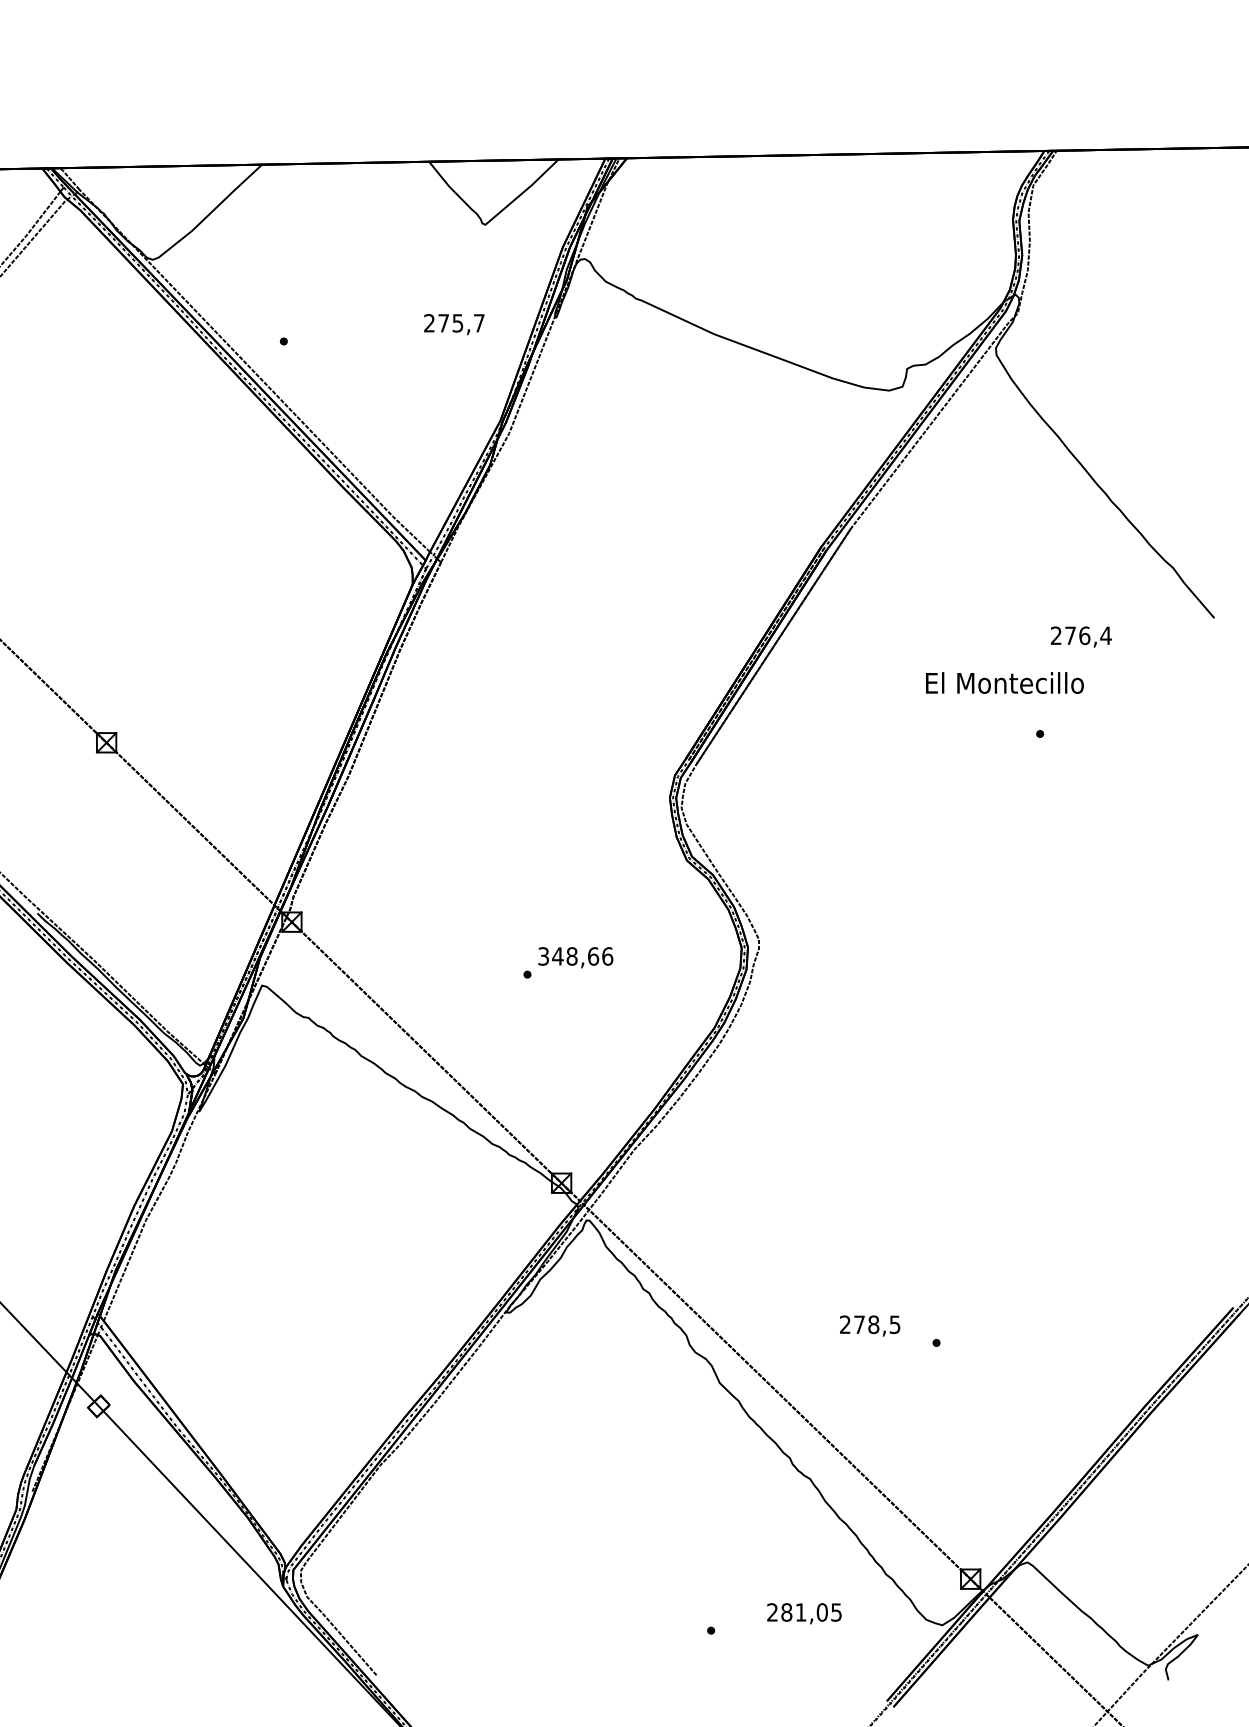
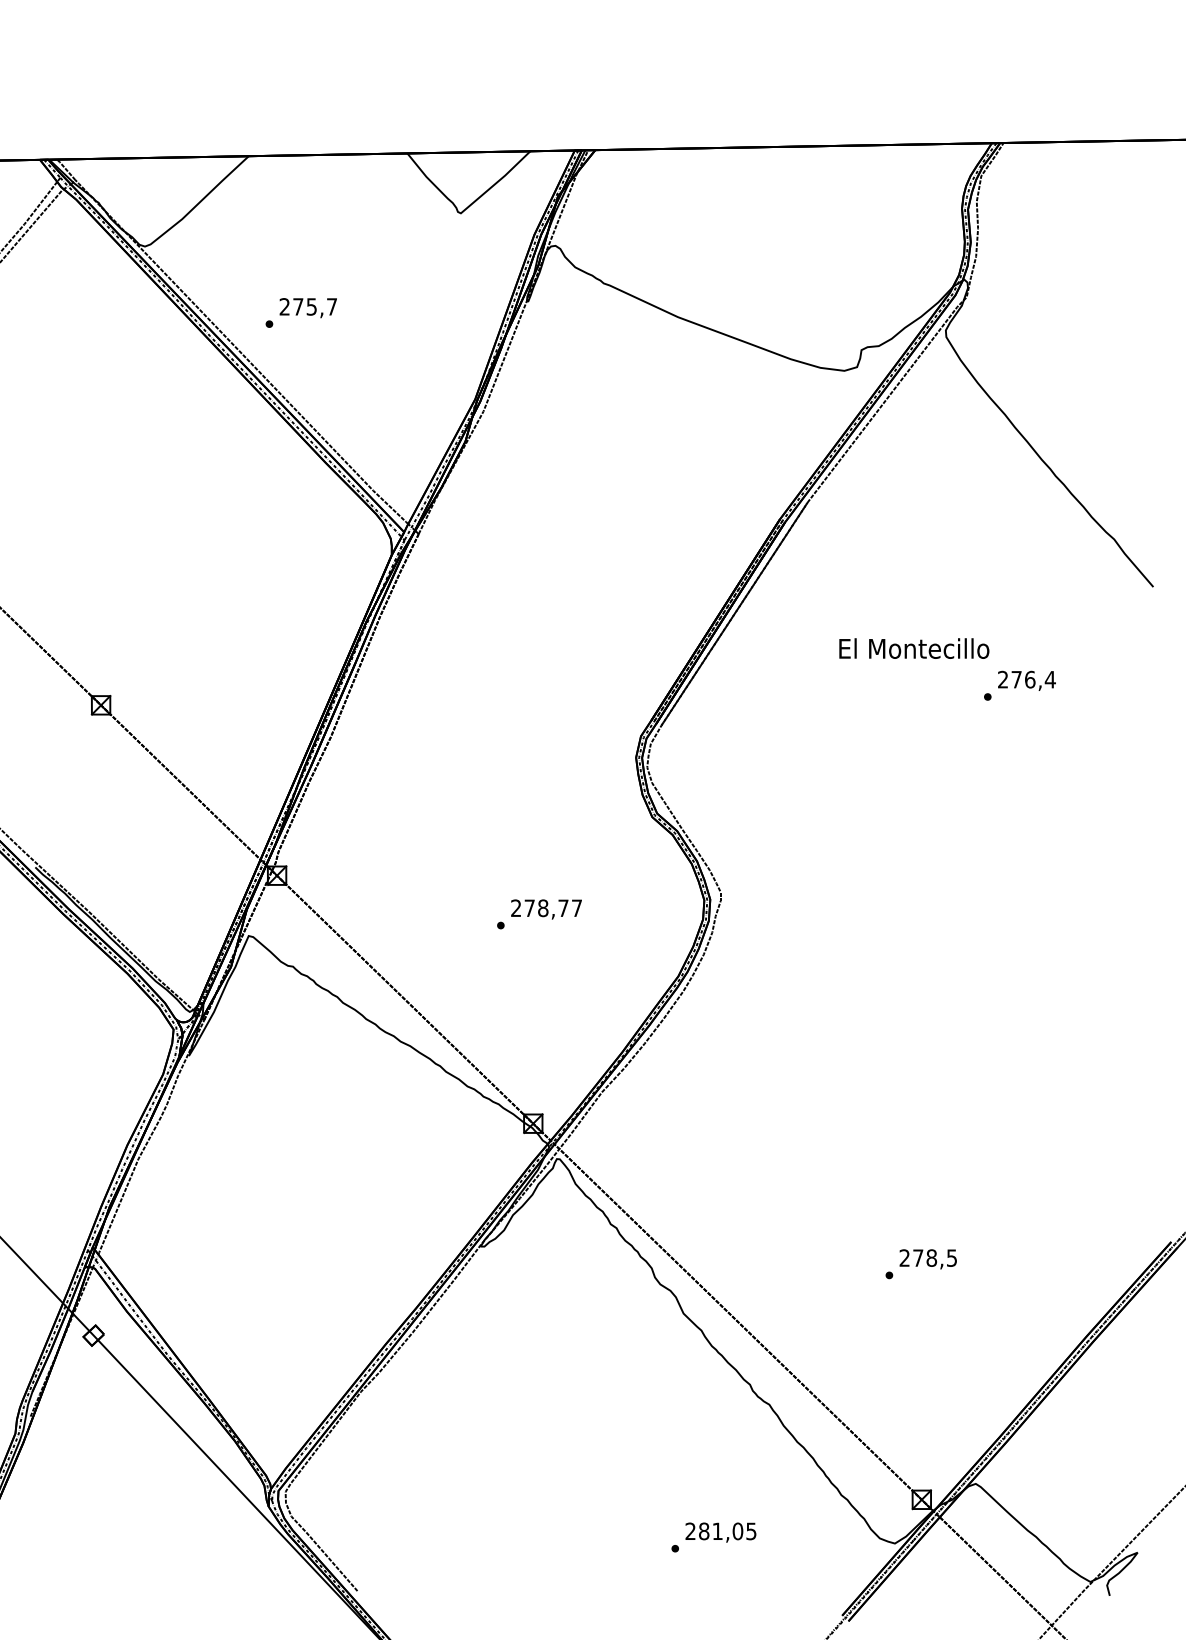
text: (453, 324) -> (307, 308), moved
text: (1080, 636) -> (1026, 680), moved
text: (1005, 682) -> (914, 648), moved
text: (575, 956) -> (546, 908), 348,66 -> 278,77
text: (869, 1326) -> (927, 1259), moved
text: (804, 1613) -> (720, 1532), moved

